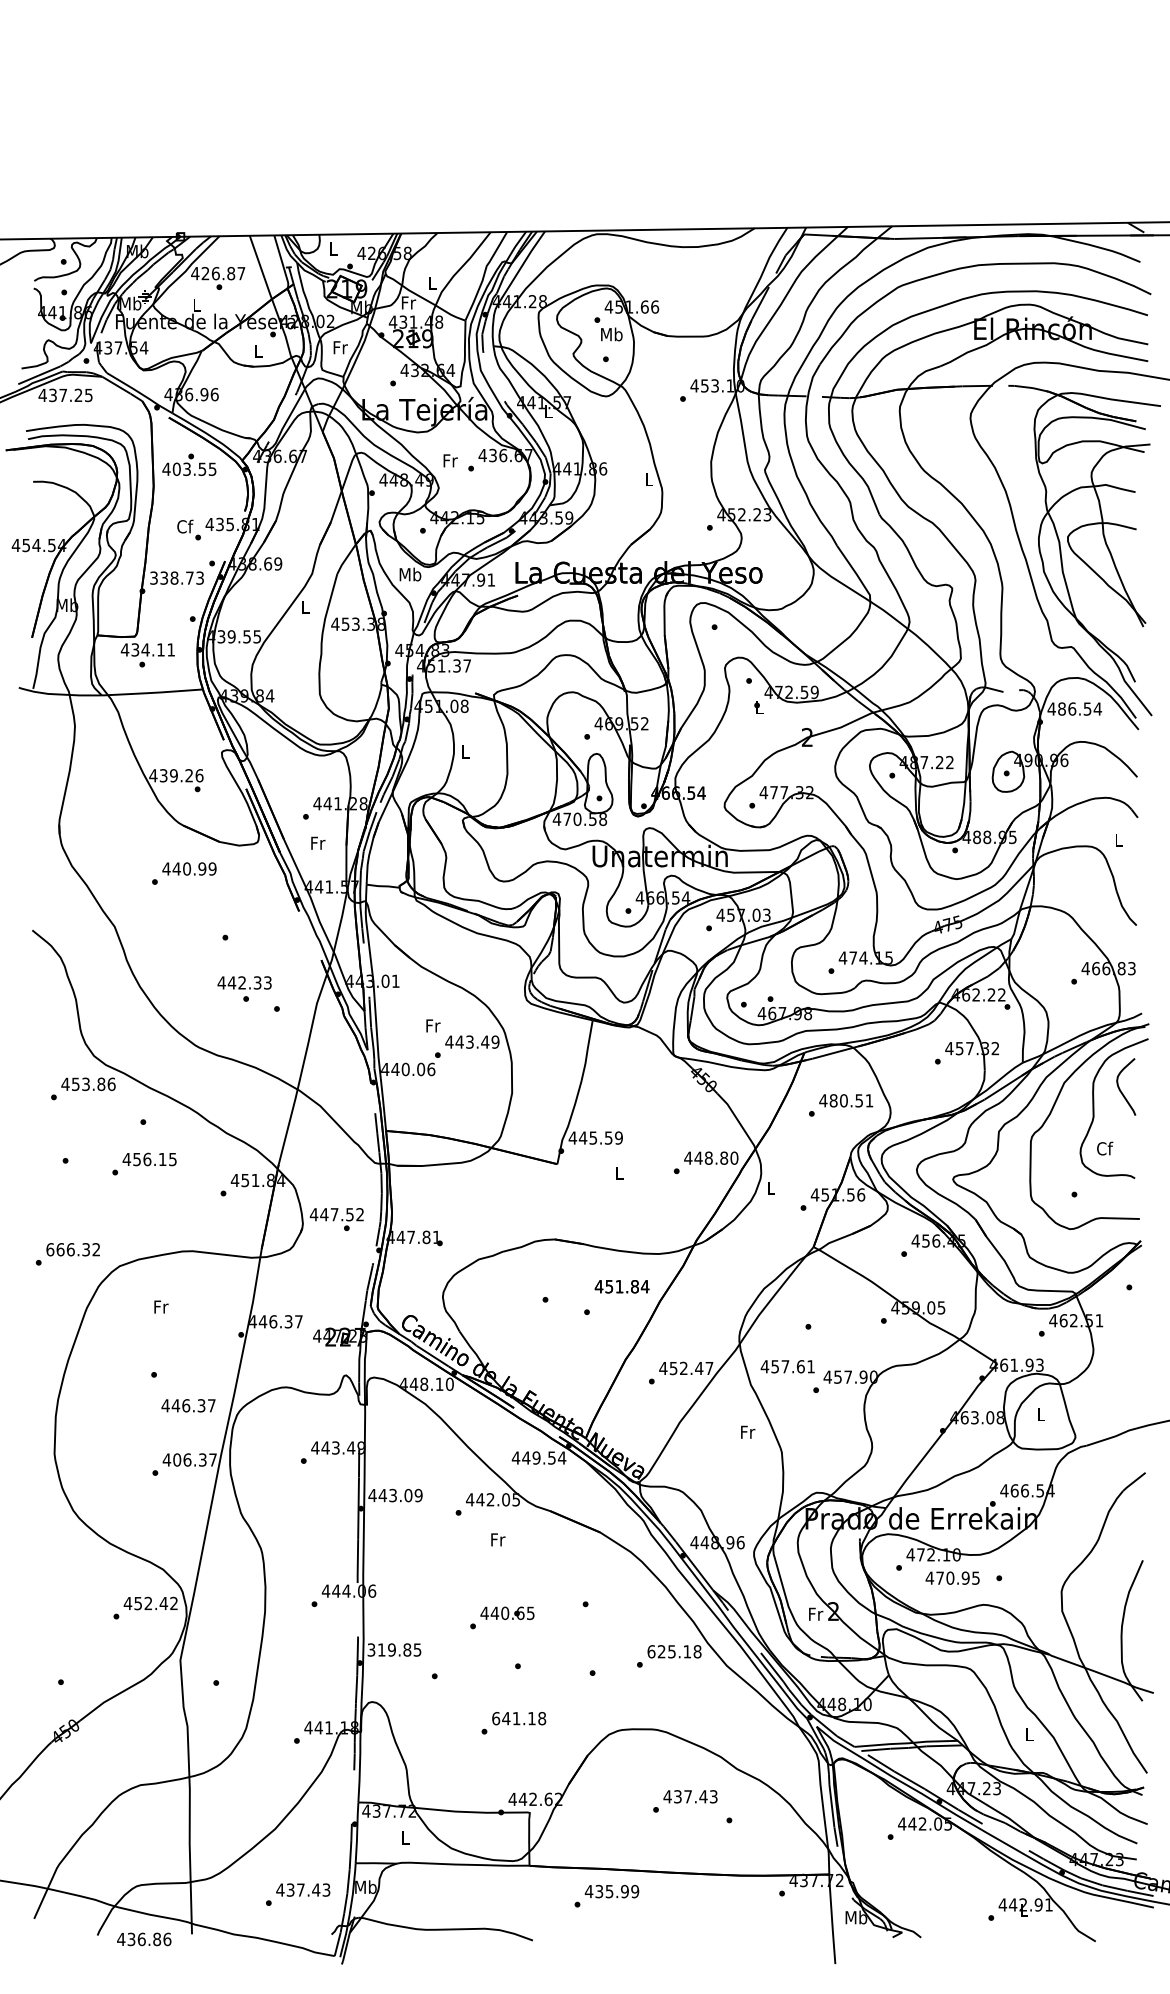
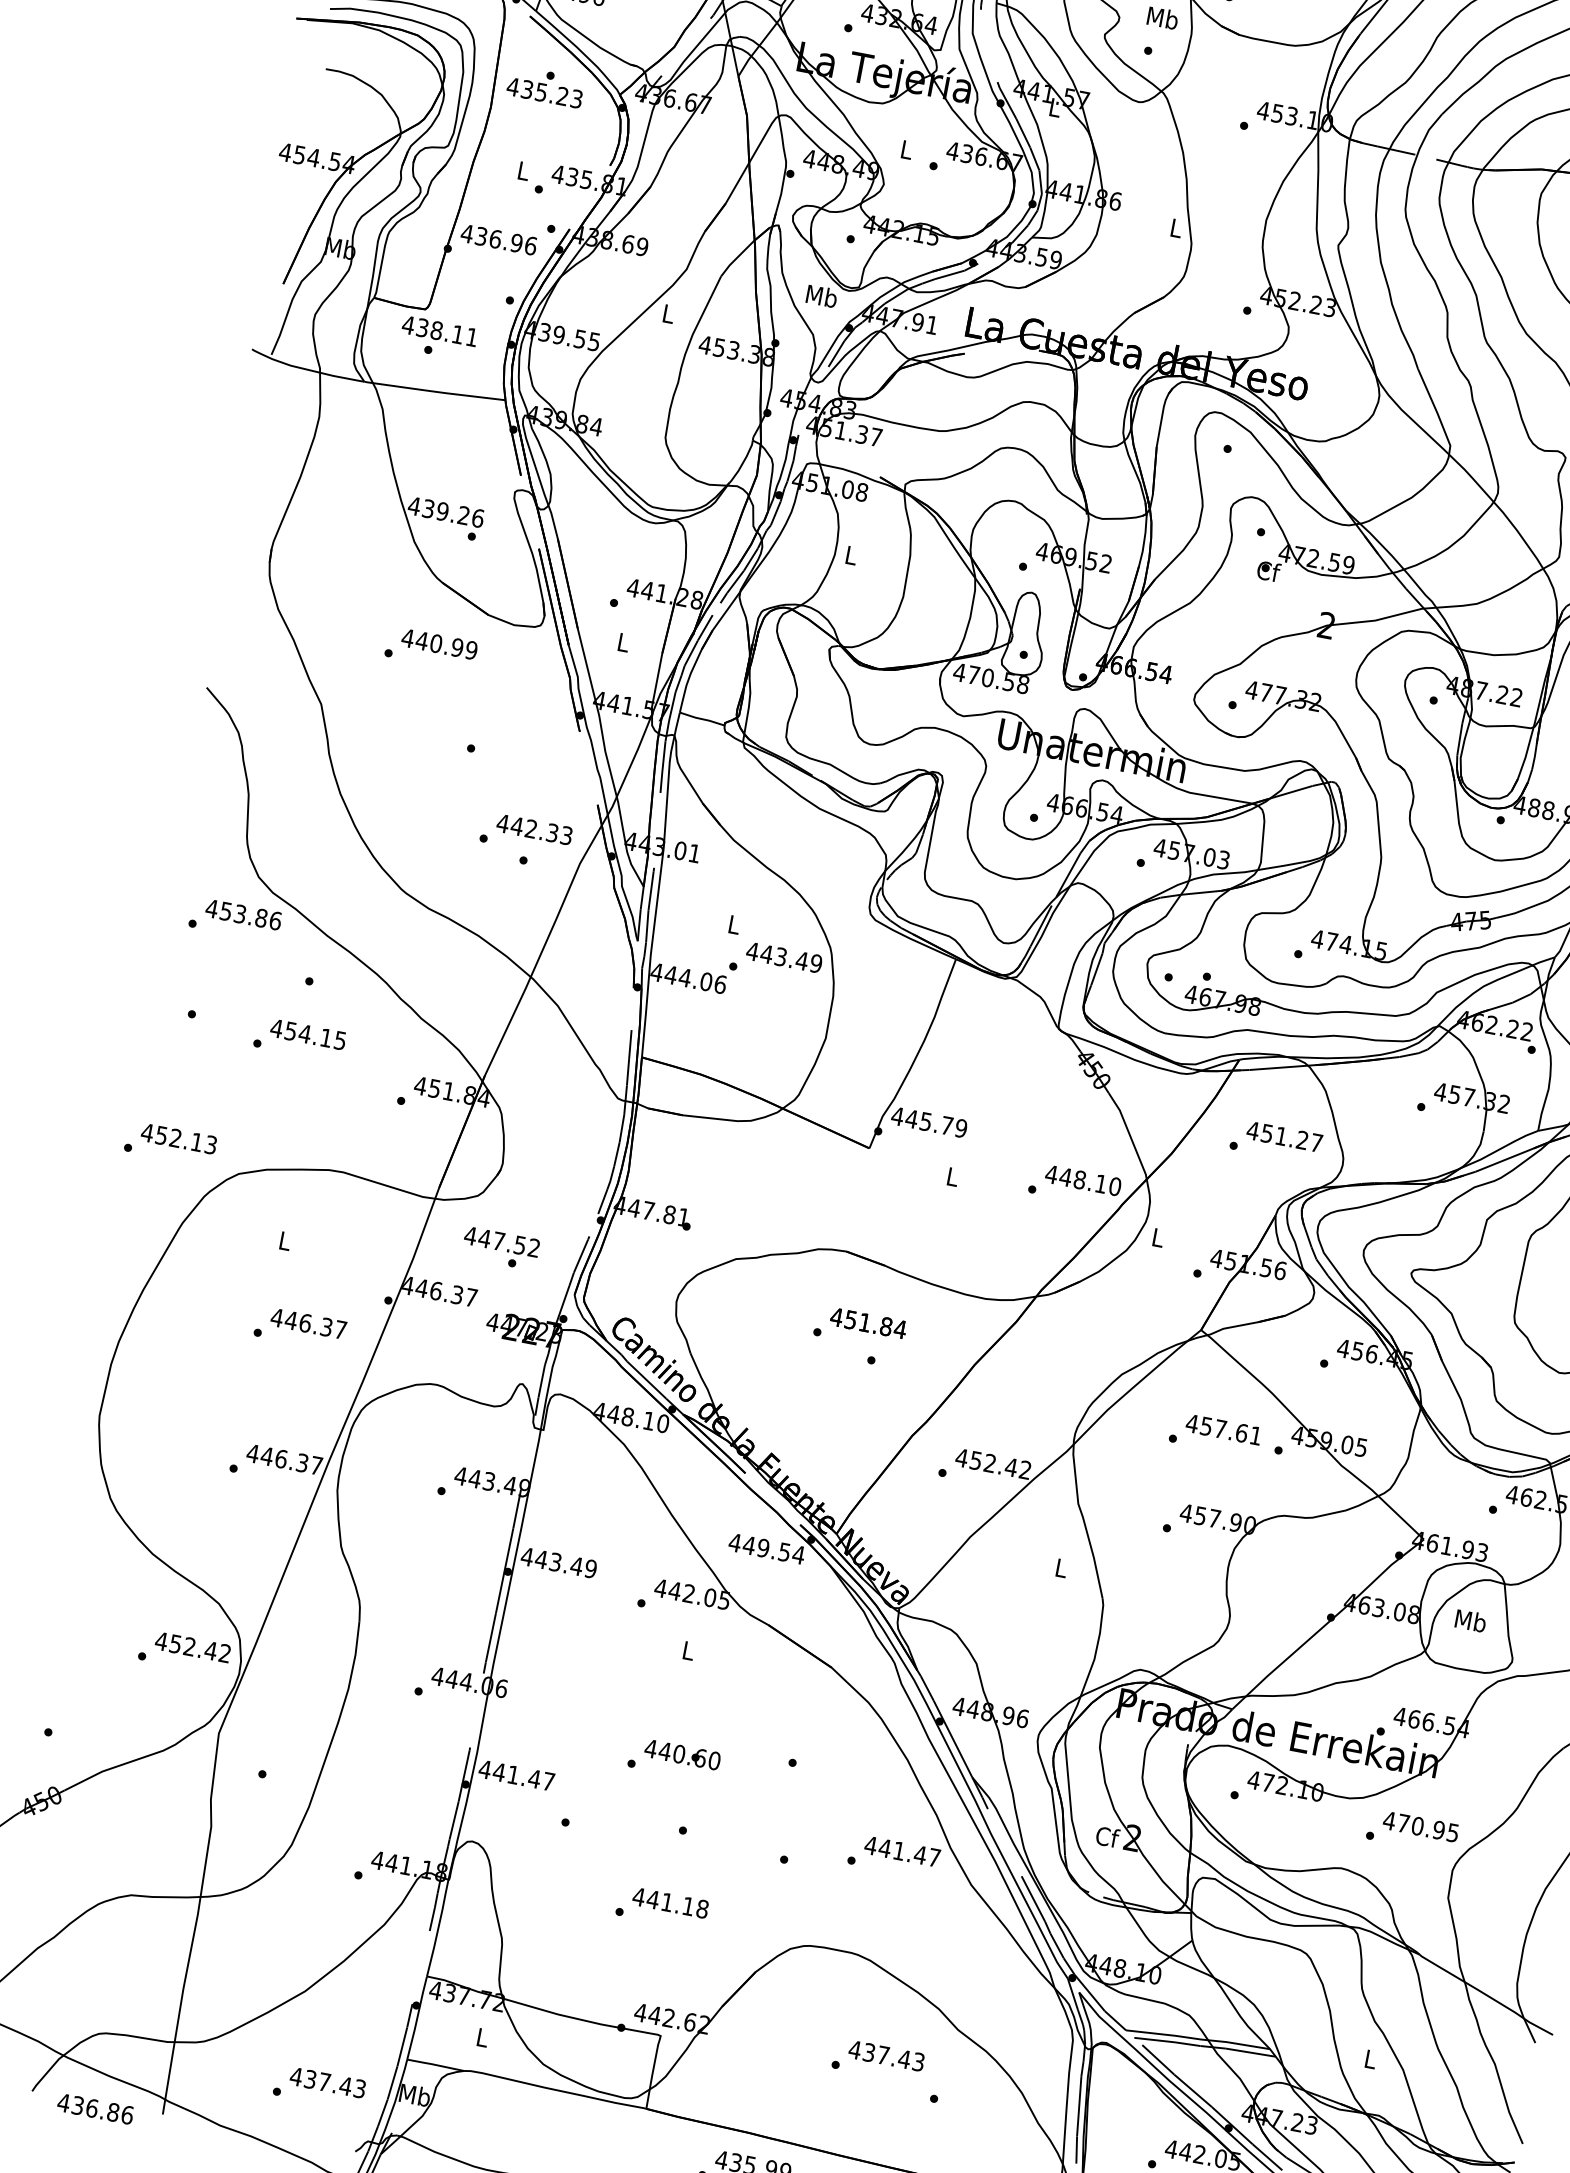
text: (450, 460) -> (907, 149), Fr -> L
text: (194, 468) -> (551, 93), 403.55 -> 435.23
text: (185, 526) -> (524, 170), Cf -> L
text: (176, 577) -> (498, 238), 338.73 -> 436.96
text: (145, 649) -> (436, 329), 434.11 -> 438.11
text: (759, 707) -> (1268, 571), L -> Cf
text: (318, 842) -> (624, 641), Fr -> L
text: (244, 982) -> (534, 828), moved
text: (433, 1025) -> (735, 924), Fr -> L
text: (405, 1069) -> (684, 977), 440.06 -> 444.06
text: (851, 1100) -> (1291, 1137), 480.51 -> 451.27
text: (608, 1137) -> (946, 1124), 445.59 -> 445.79
text: (724, 1157) -> (1101, 1183), 448.80 -> 448.10
text: (147, 1159) -> (305, 1034), 456.15 -> 454.15
text: (336, 1219) -> (500, 1248), moved
text: (73, 1249) -> (179, 1138), 666.32 -> 452.13
text: (621, 1286) -> (867, 1322), moved
text: (161, 1306) -> (285, 1240), Fr -> L
text: (787, 1366) -> (1223, 1429), moved
text: (709, 1367) -> (1025, 1468), 452.47 -> 452.42
text: (188, 1405) -> (308, 1323), moved
text: (1040, 1414) -> (1470, 1620), L -> Mb
text: (748, 1431) -> (1062, 1567), Fr -> L
text: (177, 1459) -> (267, 1455), 406.37 -> 446.37
text: (408, 1495) -> (576, 1566), 443.09 -> 443.49
text: (498, 1539) -> (689, 1650), Fr -> L
text: (952, 1577) -> (1420, 1825), moved
text: (530, 1613) -> (714, 1761), 440.65 -> 440.60
text: (815, 1613) -> (1107, 1836), Fr -> Cf
text: (394, 1649) -> (517, 1774), 319.85 -> 441.47
text: (674, 1651) -> (902, 1851), 625.18 -> 441.47
text: (495, 1718) -> (638, 1896), 641.18 -> 441.18

